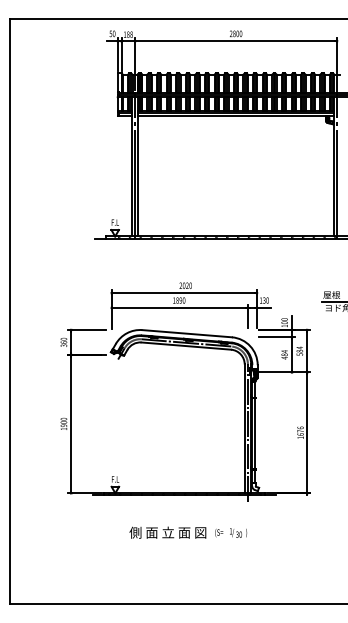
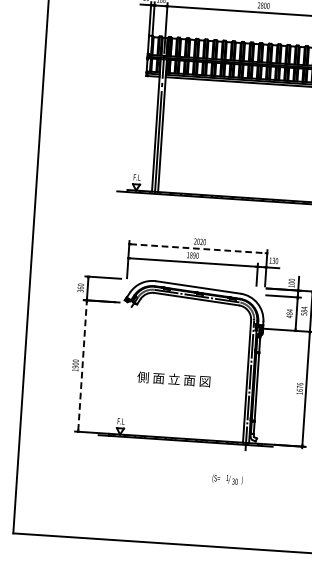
line: (184, 293) -> (198, 249), solid -> dashed
line: (71, 423) -> (82, 365), solid -> dashed
text: (167, 532) -> (173, 379), moved

